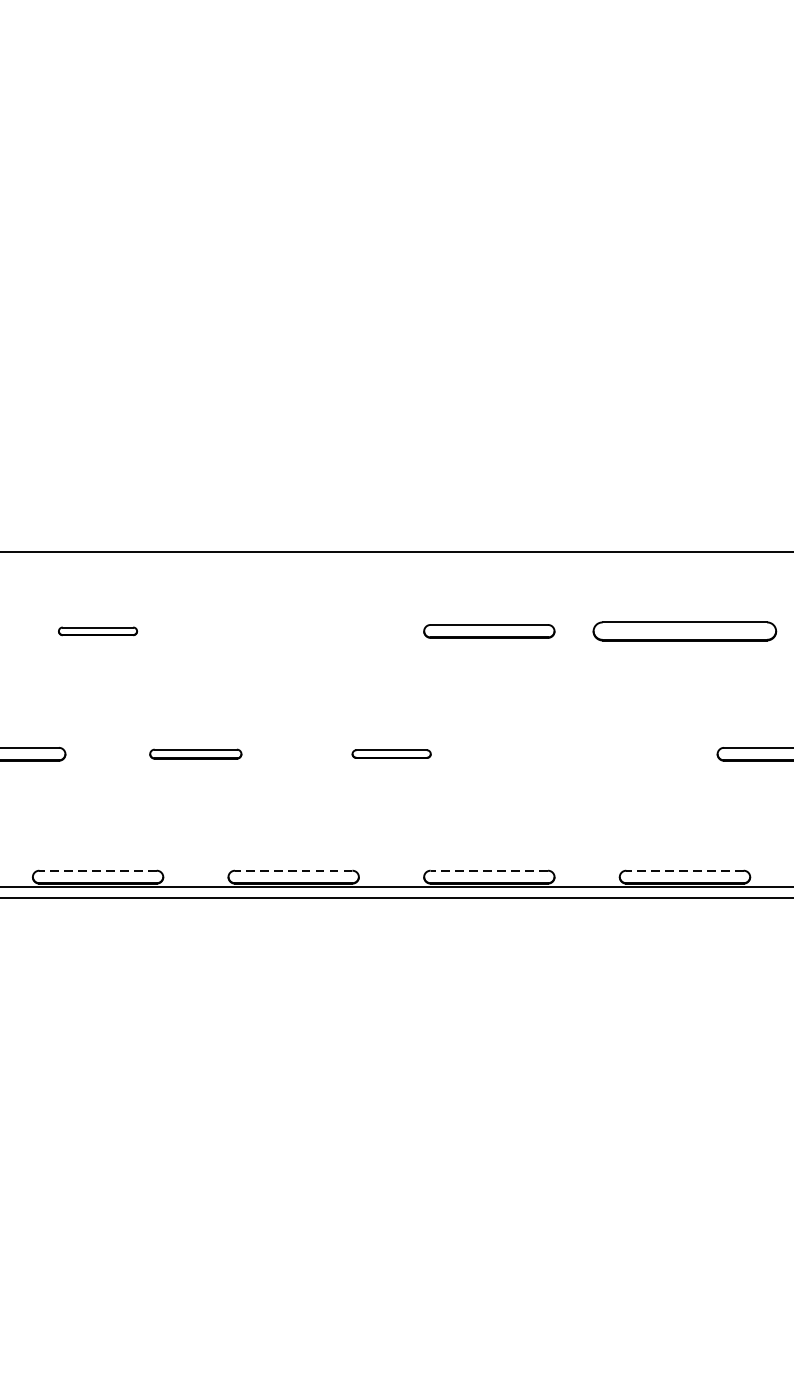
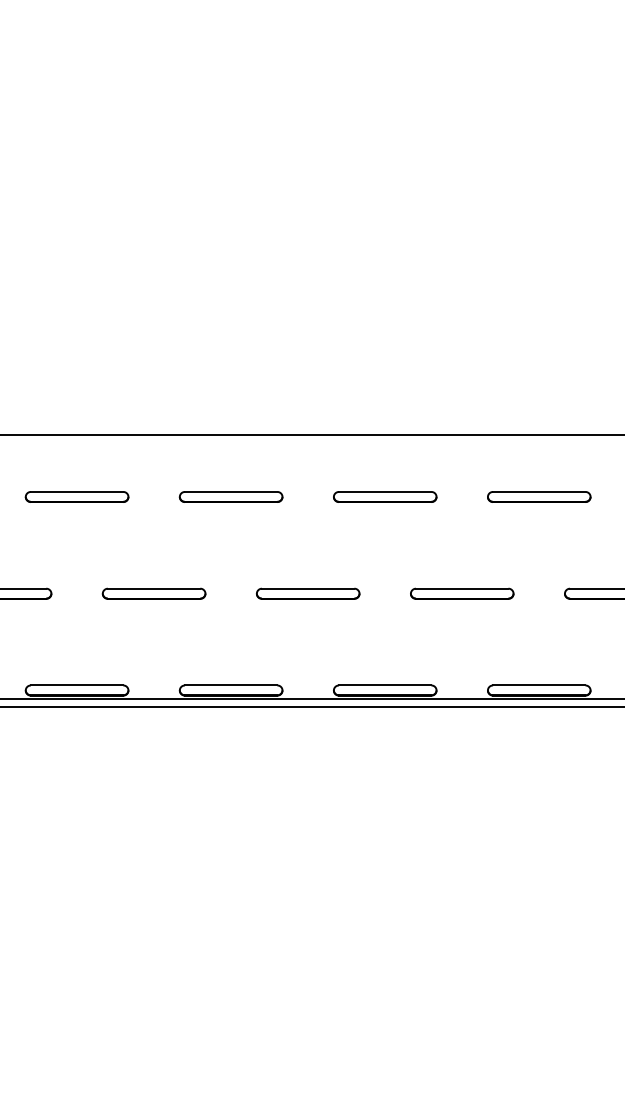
part: (97, 630) -> (76, 496), size x1.67
part: (292, 630) -> (230, 496), added
part: (685, 630) -> (539, 496), size x0.71
part: (195, 753) -> (153, 593), size x1.43
part: (391, 753) -> (308, 593), size x1.67
part: (587, 753) -> (462, 593), added
line: (97, 870) -> (76, 685), dashed -> solid
line: (292, 870) -> (230, 685), dashed -> solid
line: (488, 870) -> (384, 685), dashed -> solid
line: (684, 870) -> (538, 685), dashed -> solid

